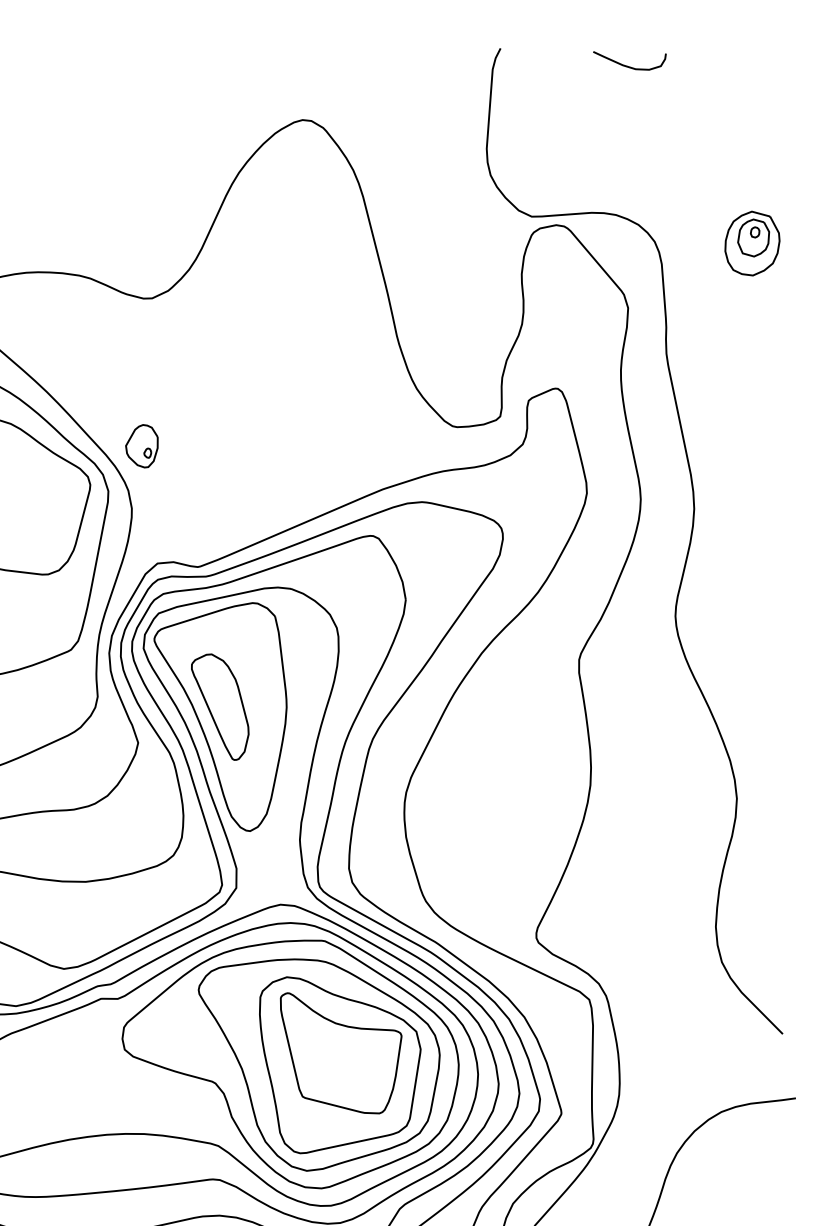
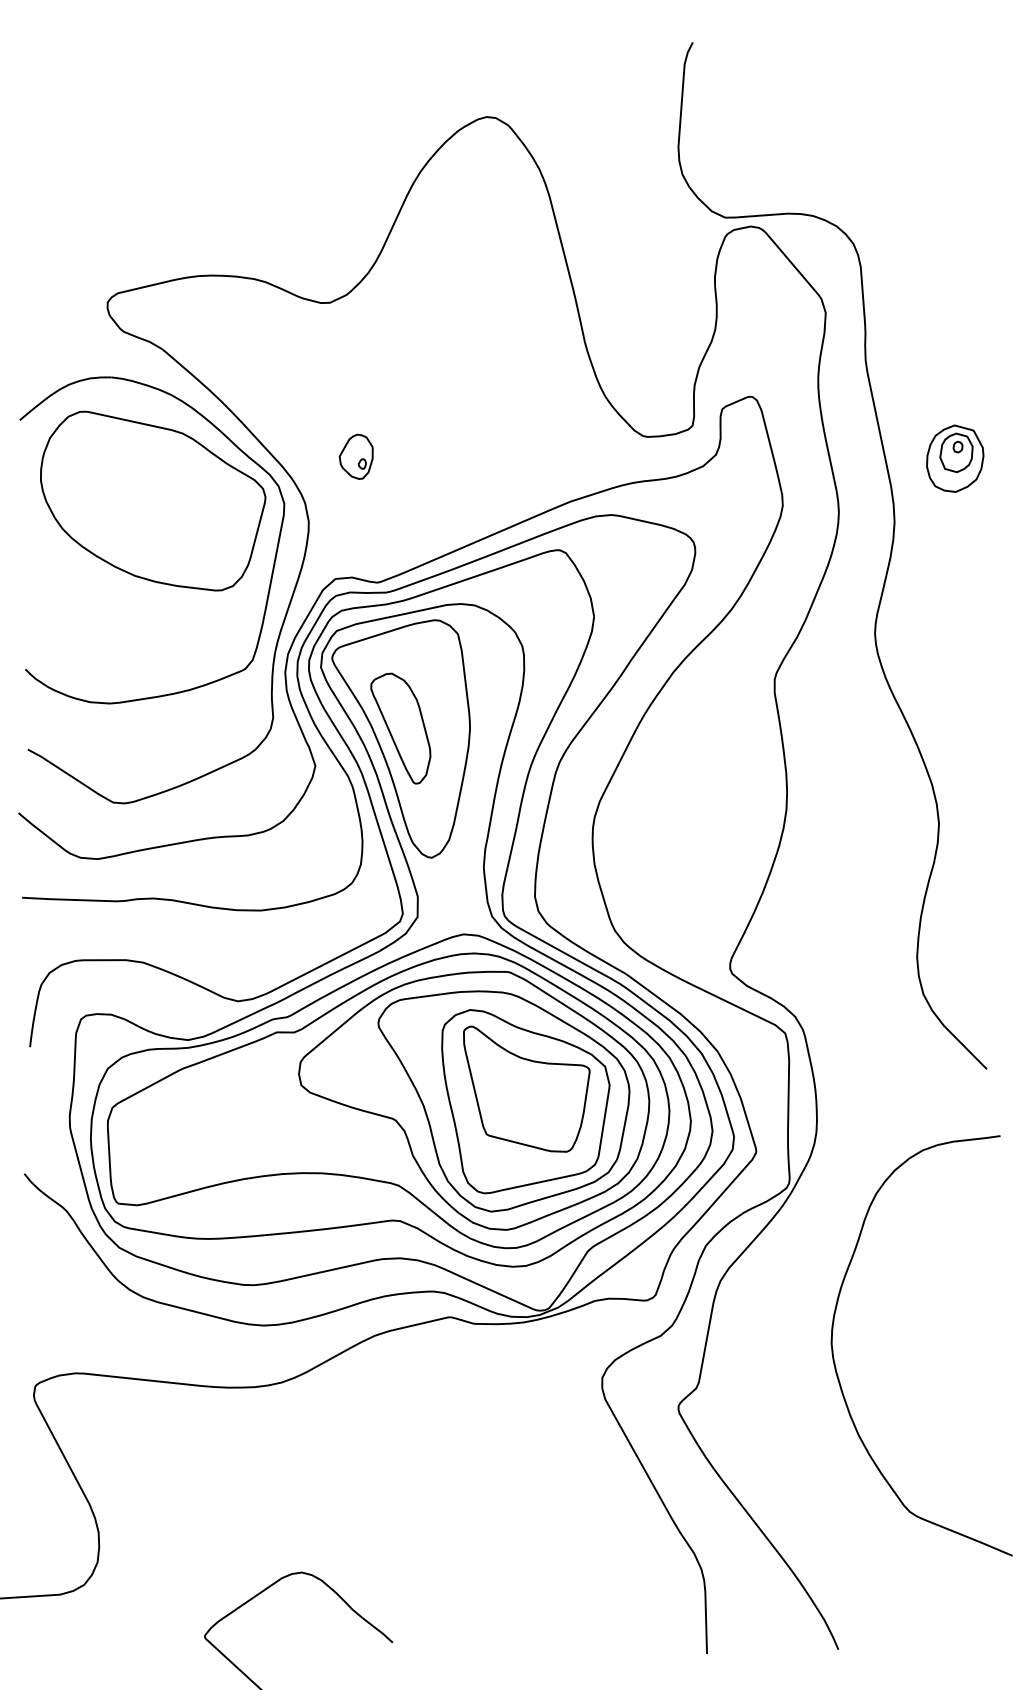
curve: (627, 65) -> (825, 60), removed
part: (752, 243) -> (955, 458), moved
part: (141, 445) -> (355, 456), moved

